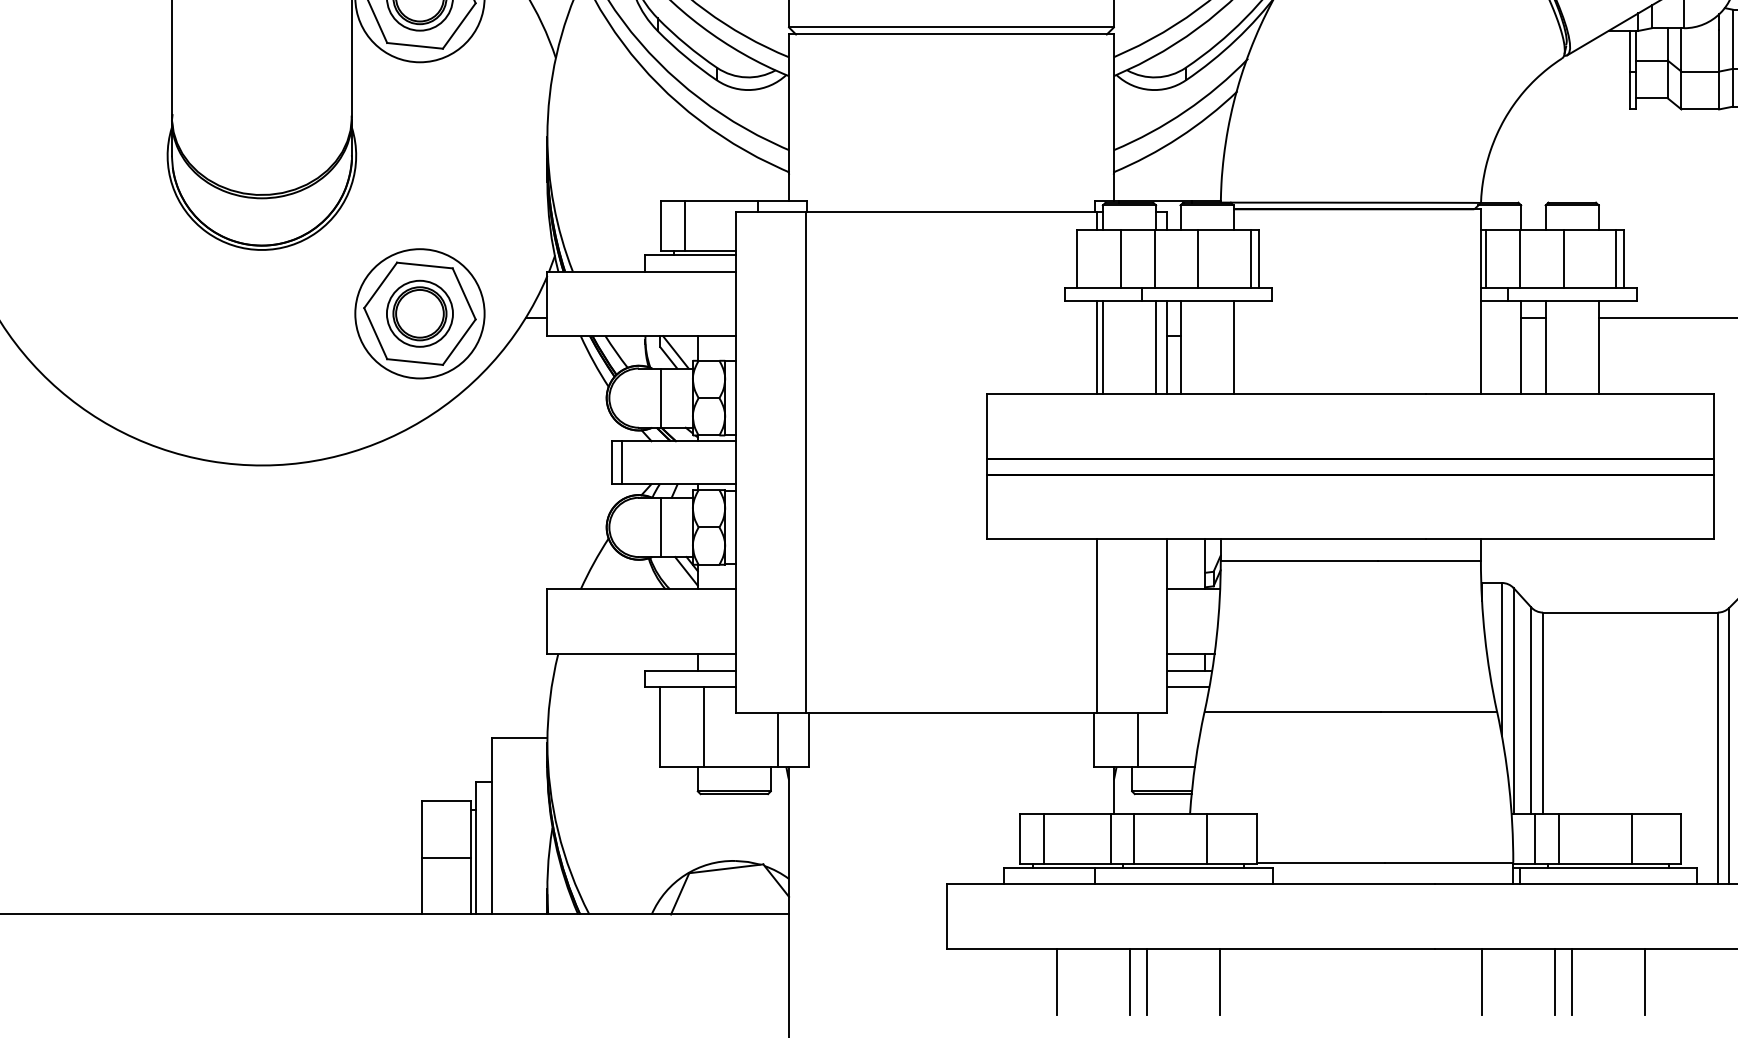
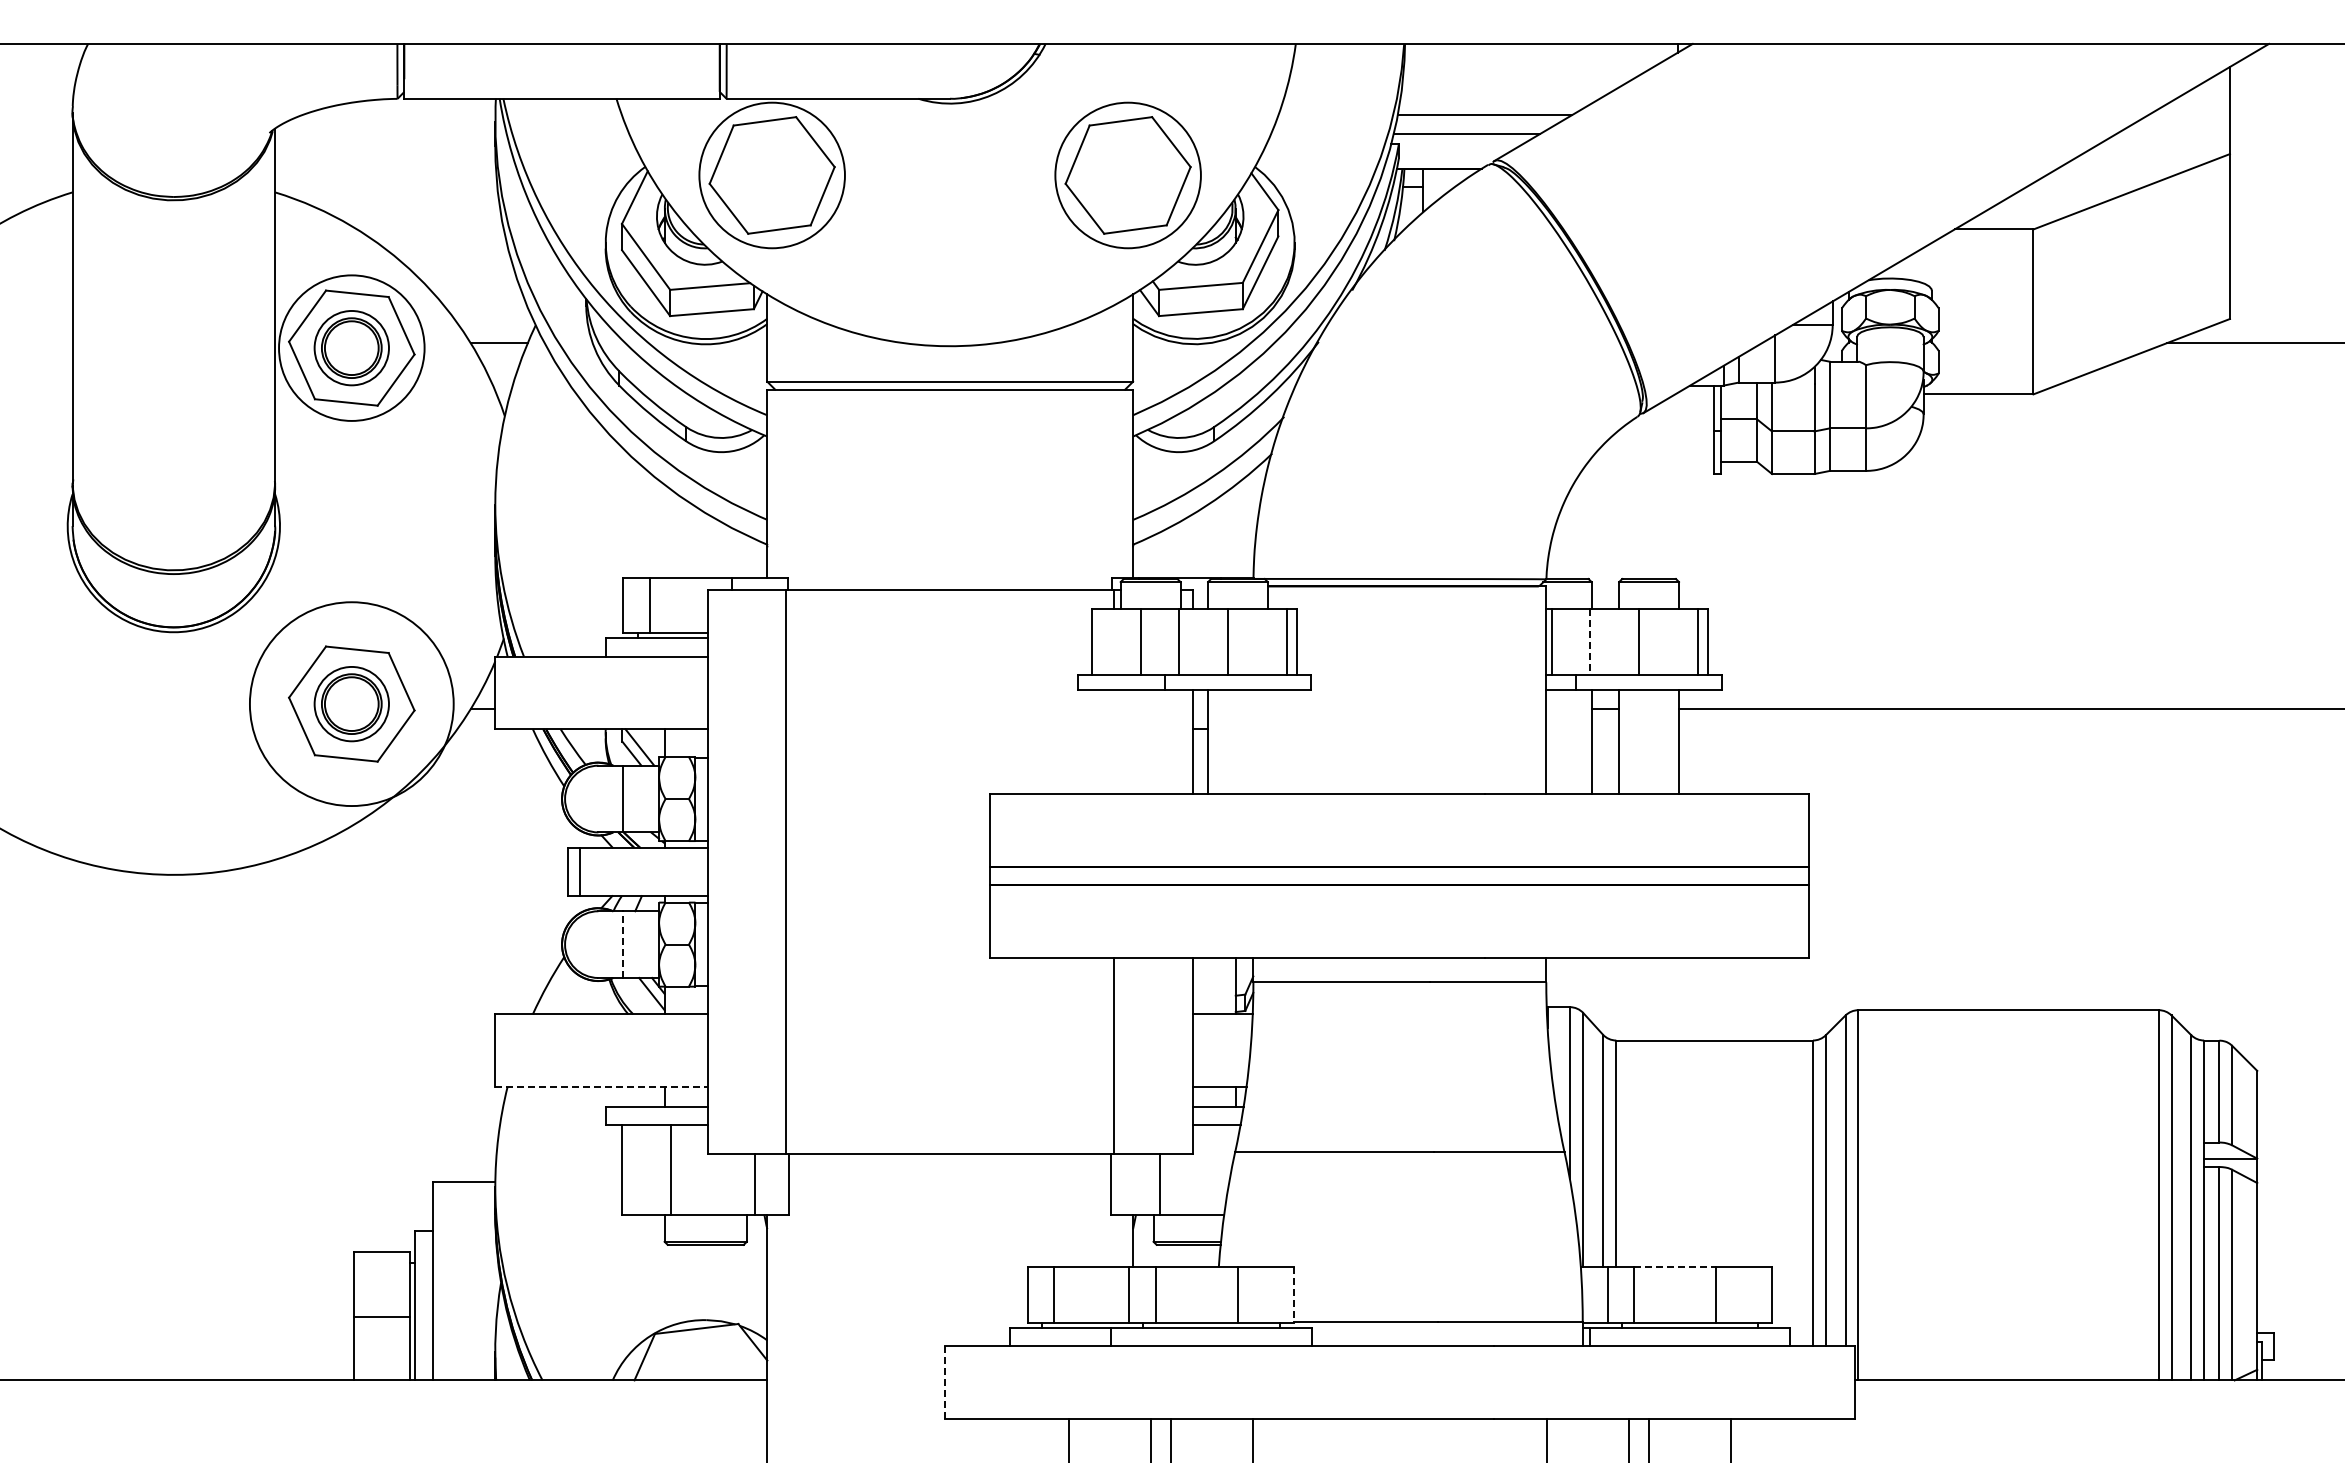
line: (1520, 259) -> (1590, 642), solid -> dashed
circle: (419, 313) -> (351, 703), size x1.4
line: (1096, 347) -> (1113, 742), removed
line: (1102, 347) -> (1120, 742), removed
line: (1156, 347) -> (1180, 742), removed
line: (1233, 347) -> (1267, 742), removed
line: (660, 527) -> (622, 944), solid -> dashed
line: (641, 654) -> (601, 1087), solid -> dashed
line: (1595, 814) -> (1675, 1267), solid -> dashed
line: (1256, 839) -> (1293, 1295), solid -> dashed
line: (946, 917) -> (944, 1383), solid -> dashed

